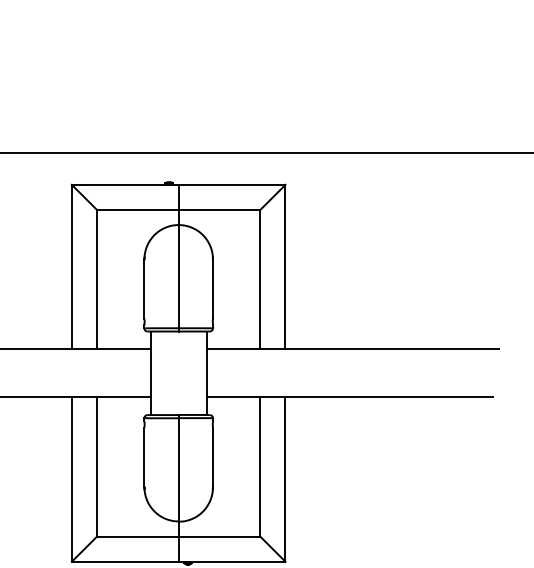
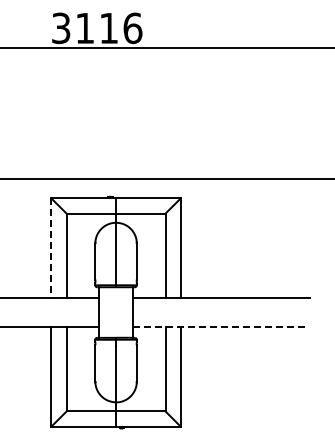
line: (72, 267) -> (51, 248), solid -> dashed
line: (349, 397) -> (219, 327), solid -> dashed

